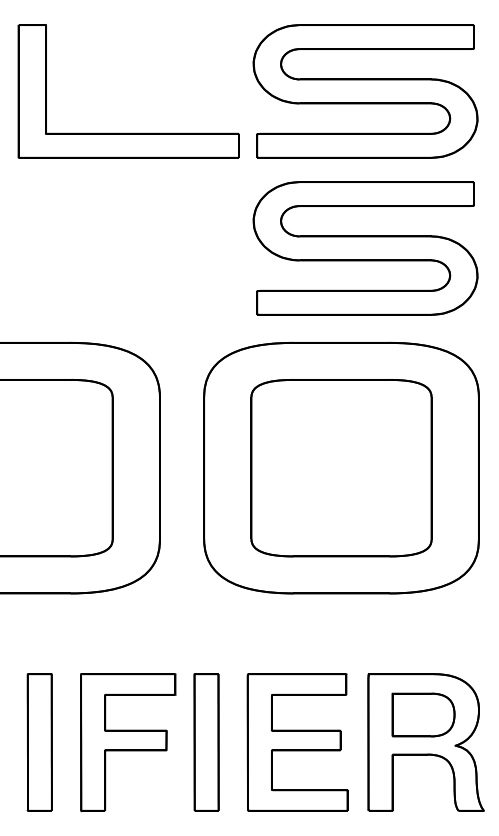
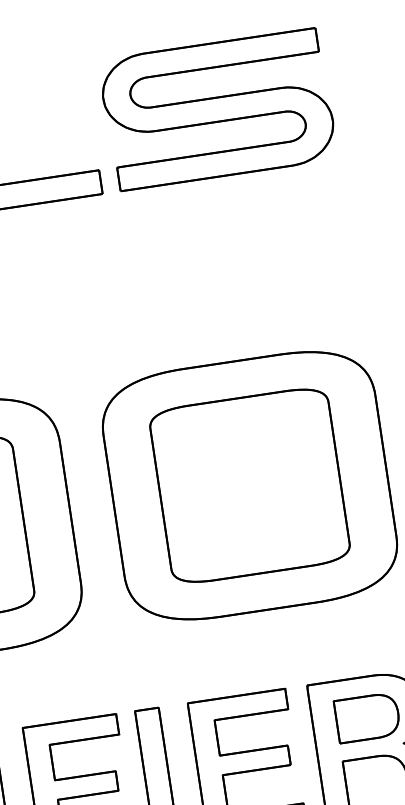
part: (365, 248) -> (241, 264), removed

